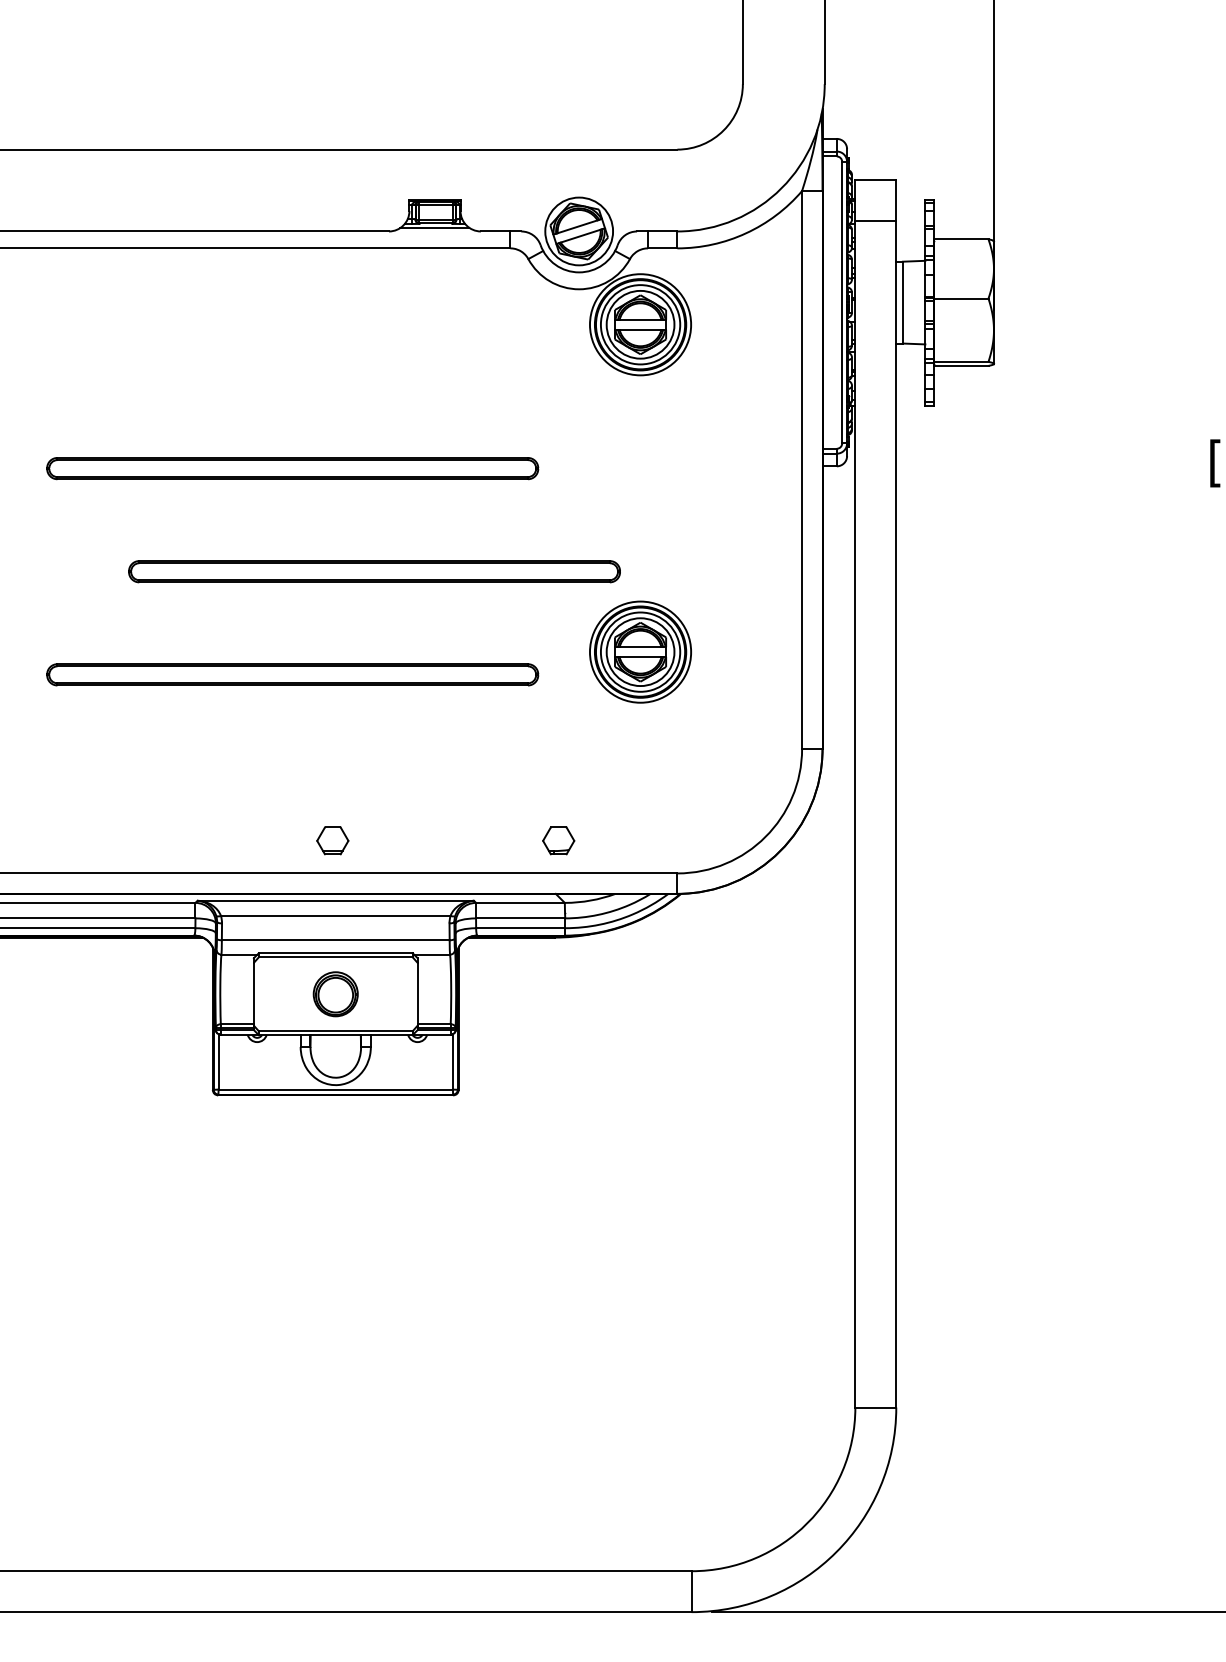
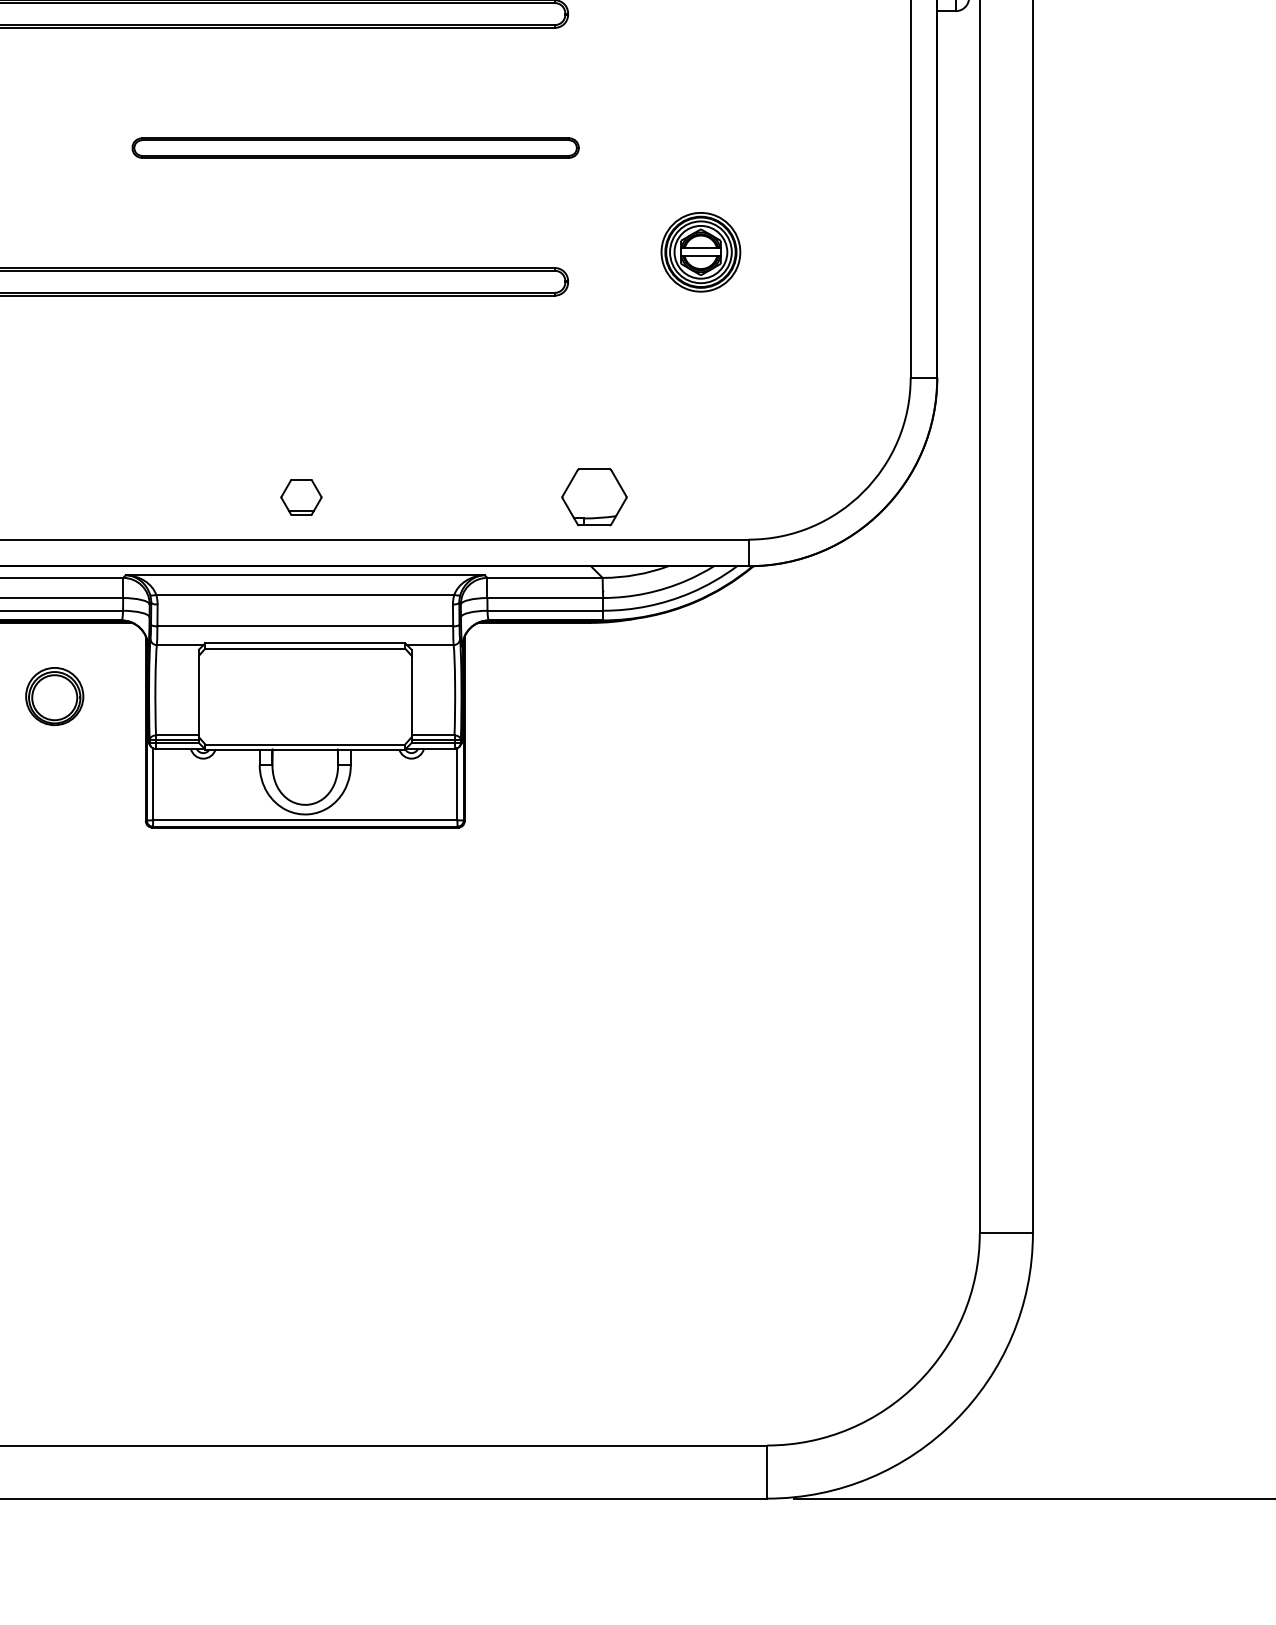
part: (374, 571) -> (355, 147), size x0.7
part: (640, 651) -> (700, 251), size x0.6
part: (558, 840) -> (594, 496), size x1.6
part: (335, 994) -> (54, 696), moved

